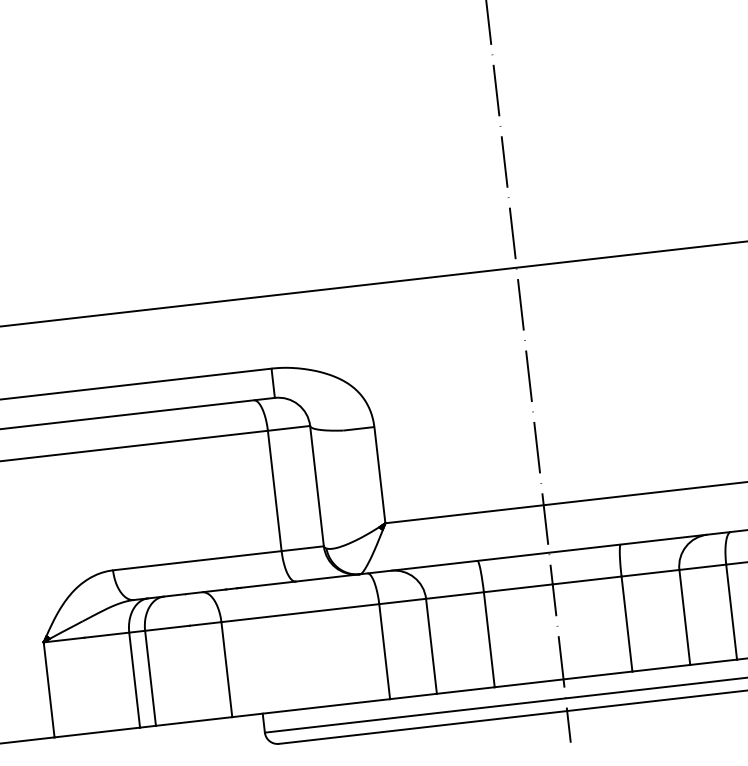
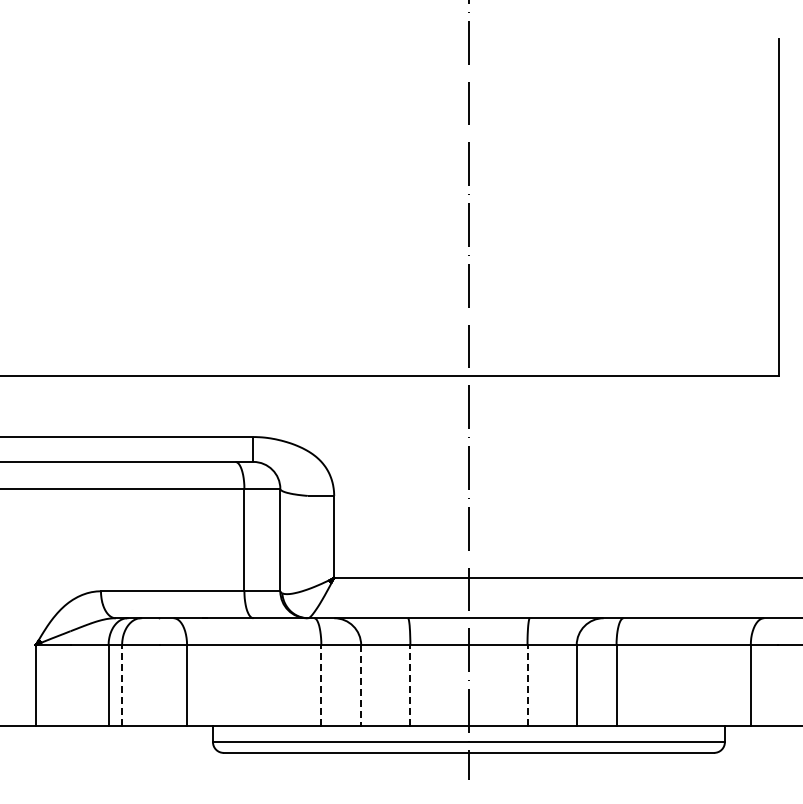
line: (626, 623) -> (527, 685), solid -> dashed
line: (489, 639) -> (410, 685), solid -> dashed
line: (431, 647) -> (361, 686), solid -> dashed
line: (384, 651) -> (321, 685), solid -> dashed
line: (150, 678) -> (122, 685), solid -> dashed

